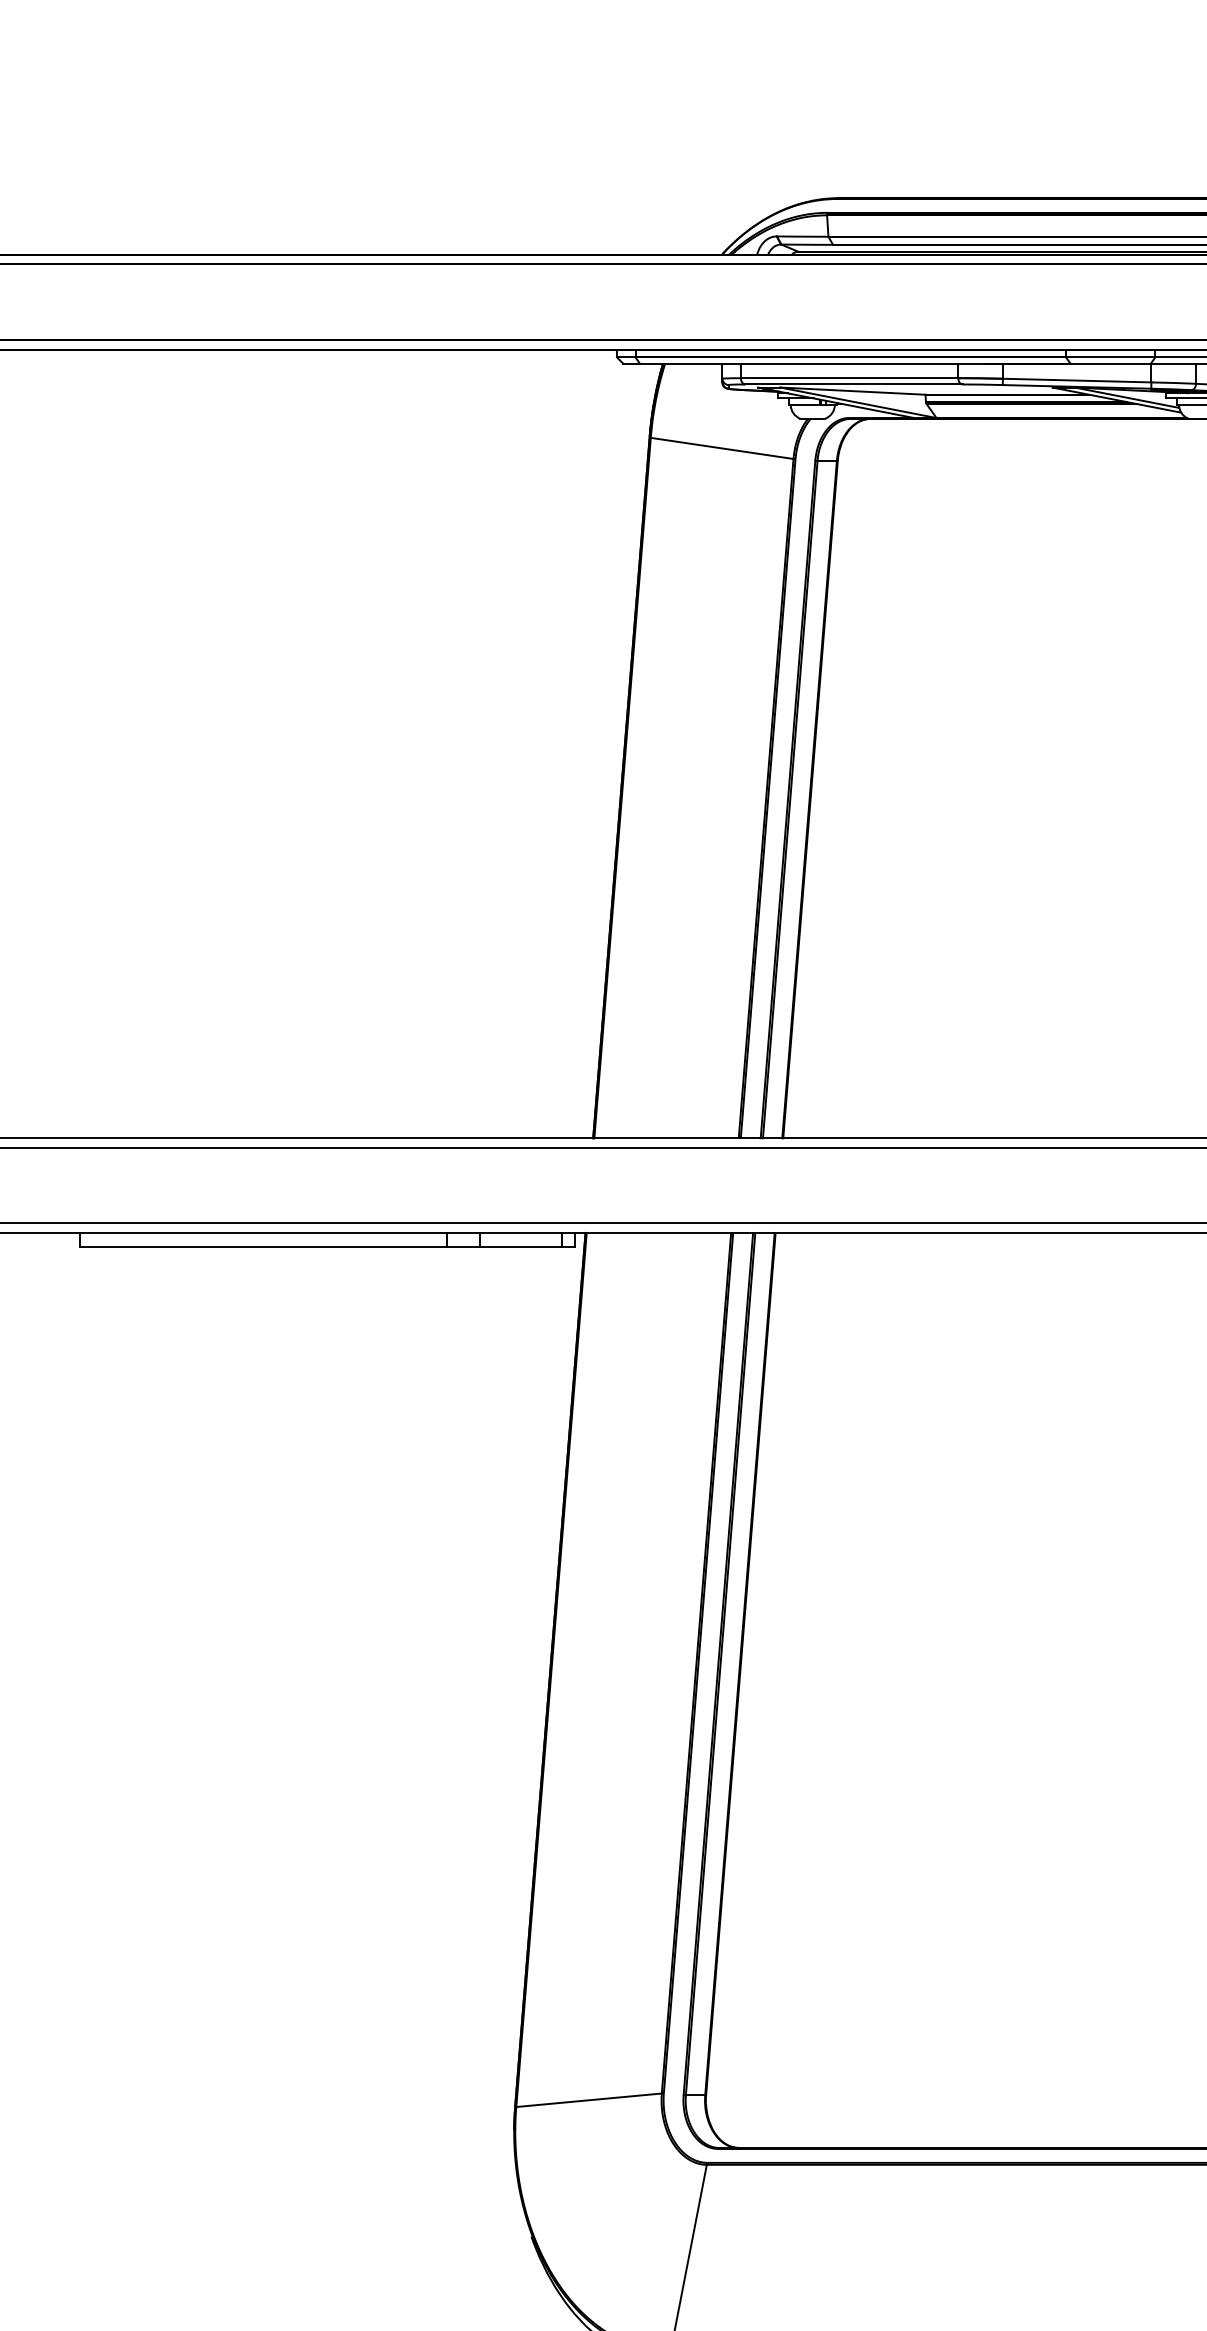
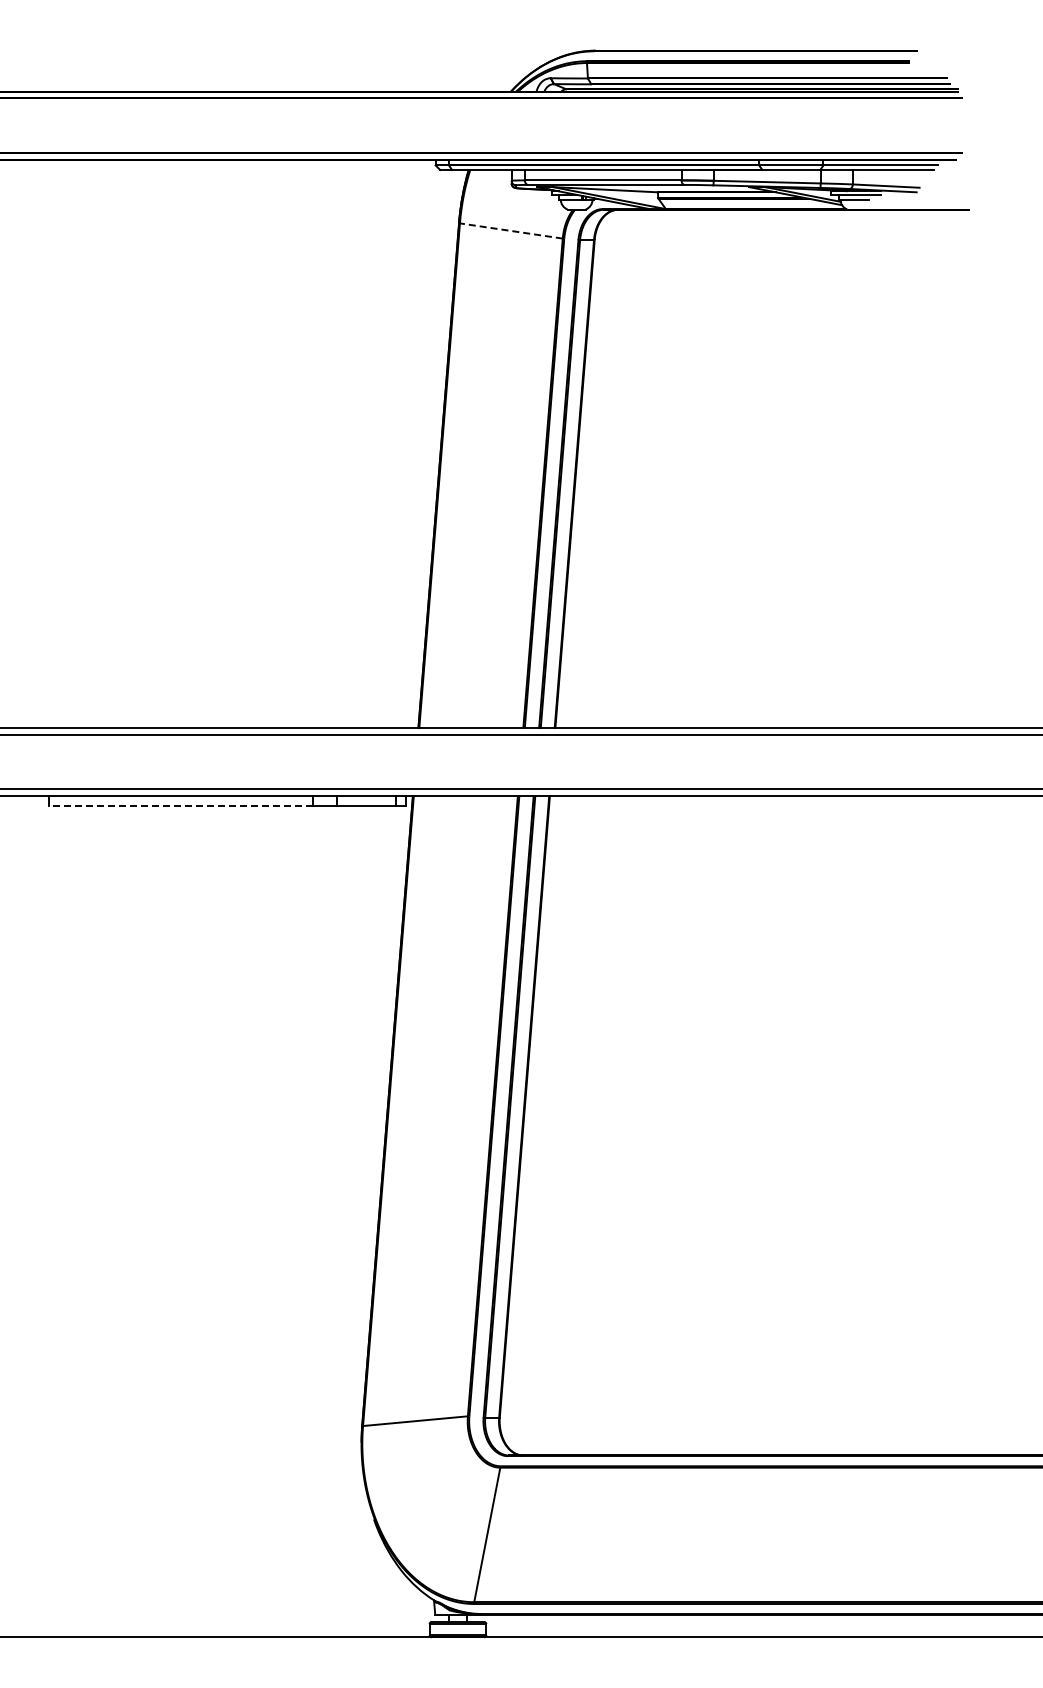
line: (722, 449) -> (511, 231), solid -> dashed
line: (262, 1247) -> (180, 806), solid -> dashed

